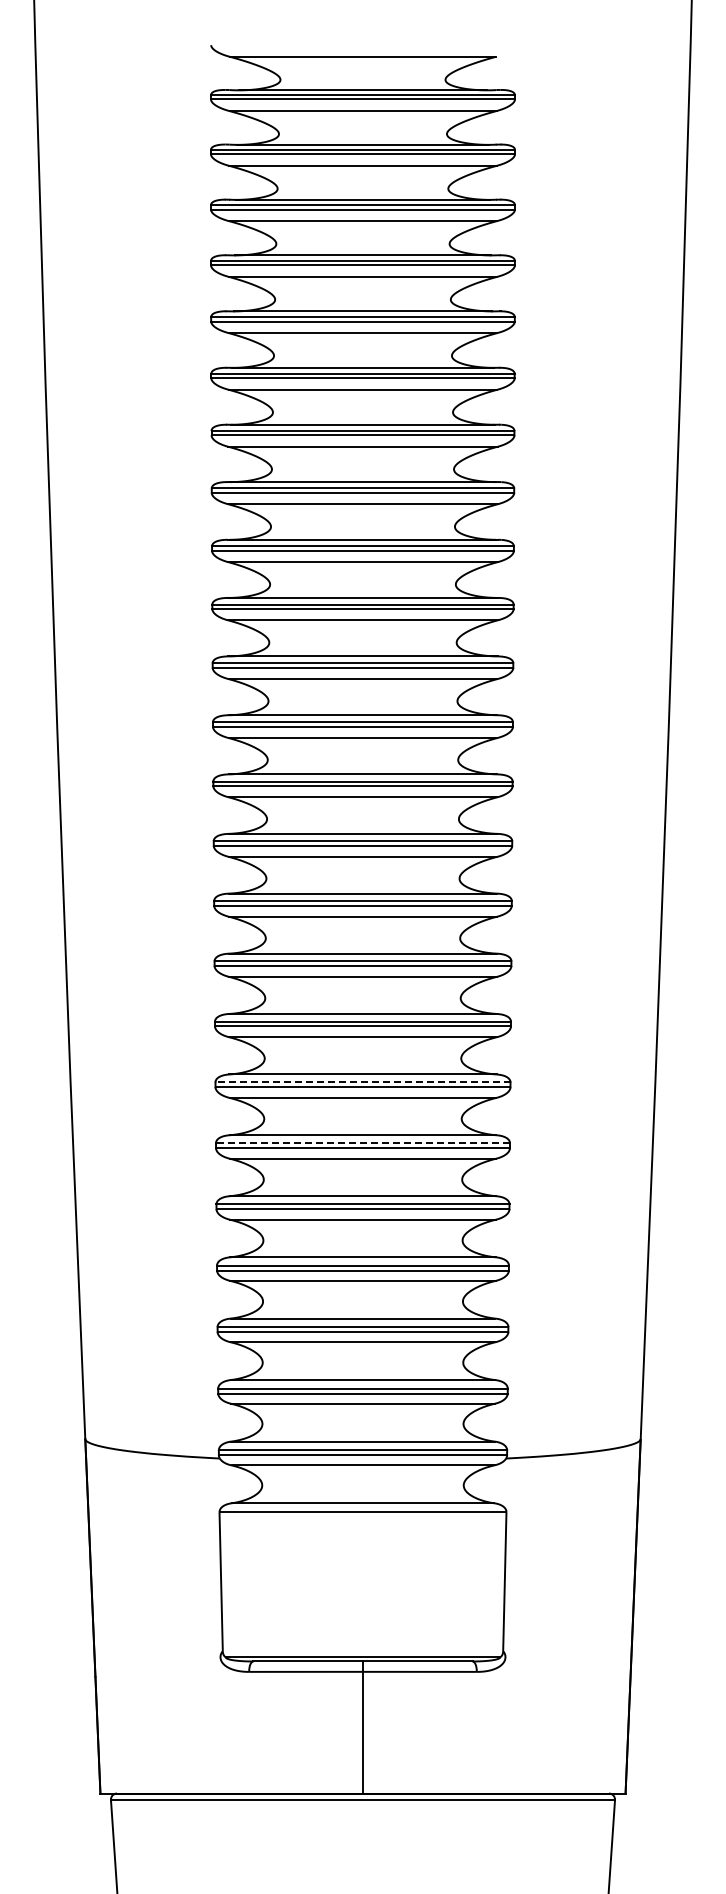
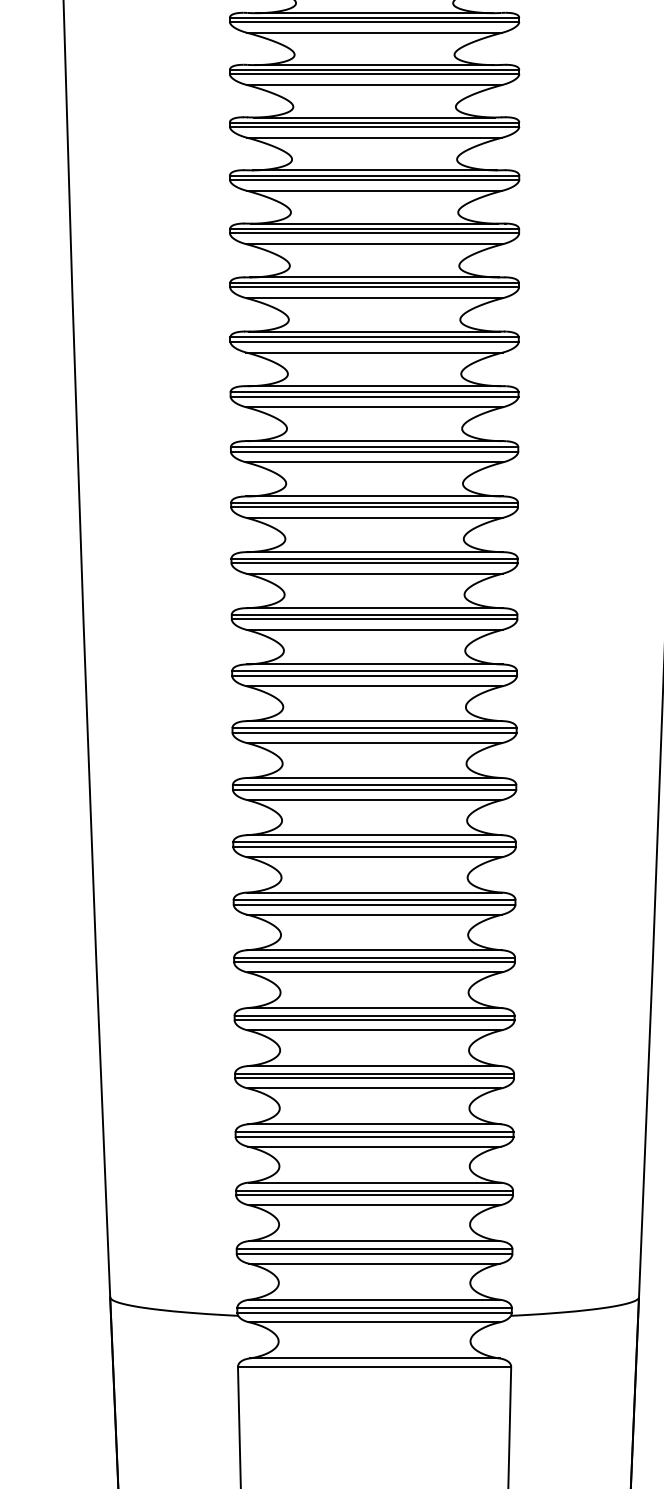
line: (363, 1082) -> (375, 957), dashed -> solid
line: (362, 1143) -> (374, 1015), dashed -> solid

